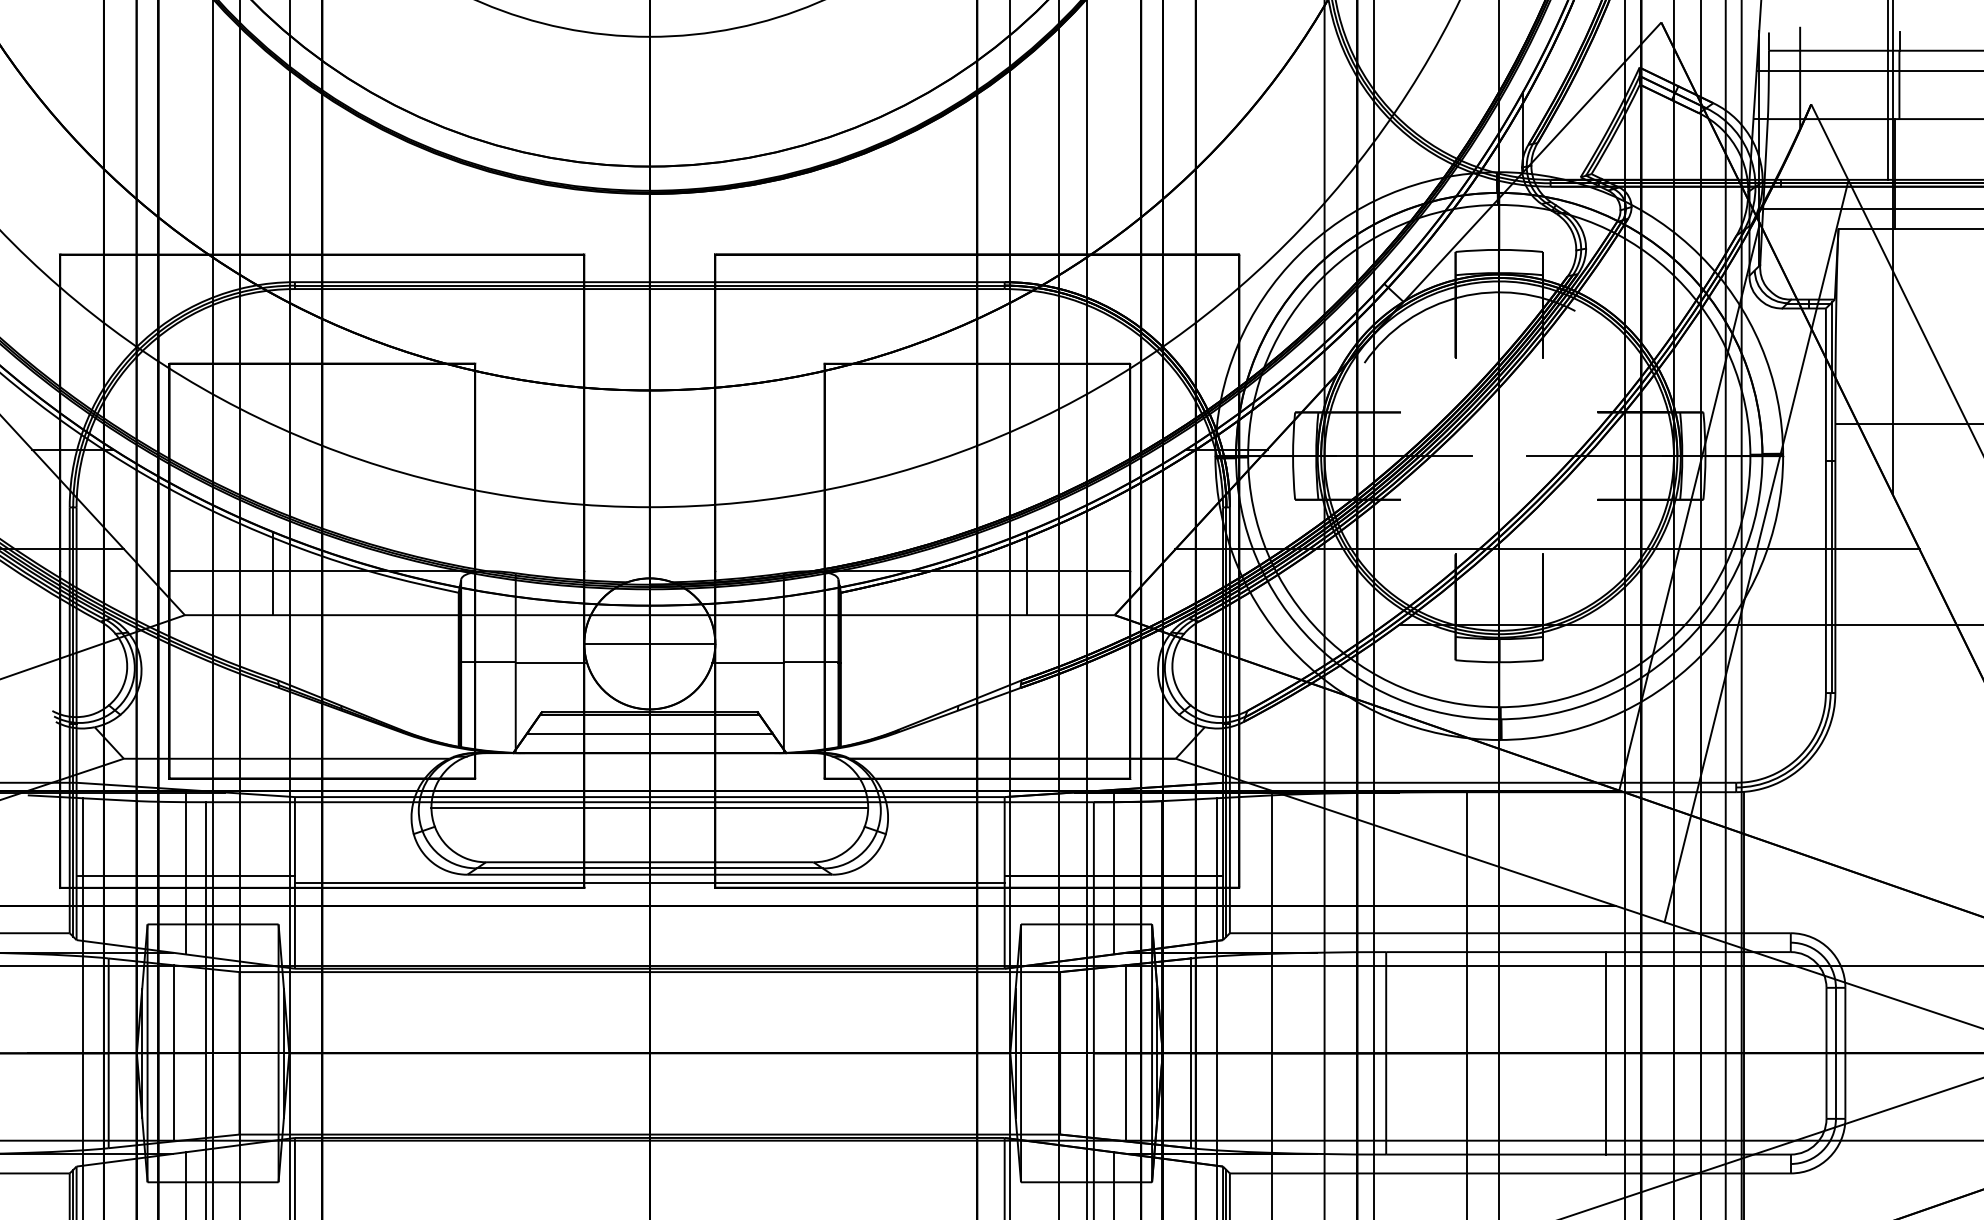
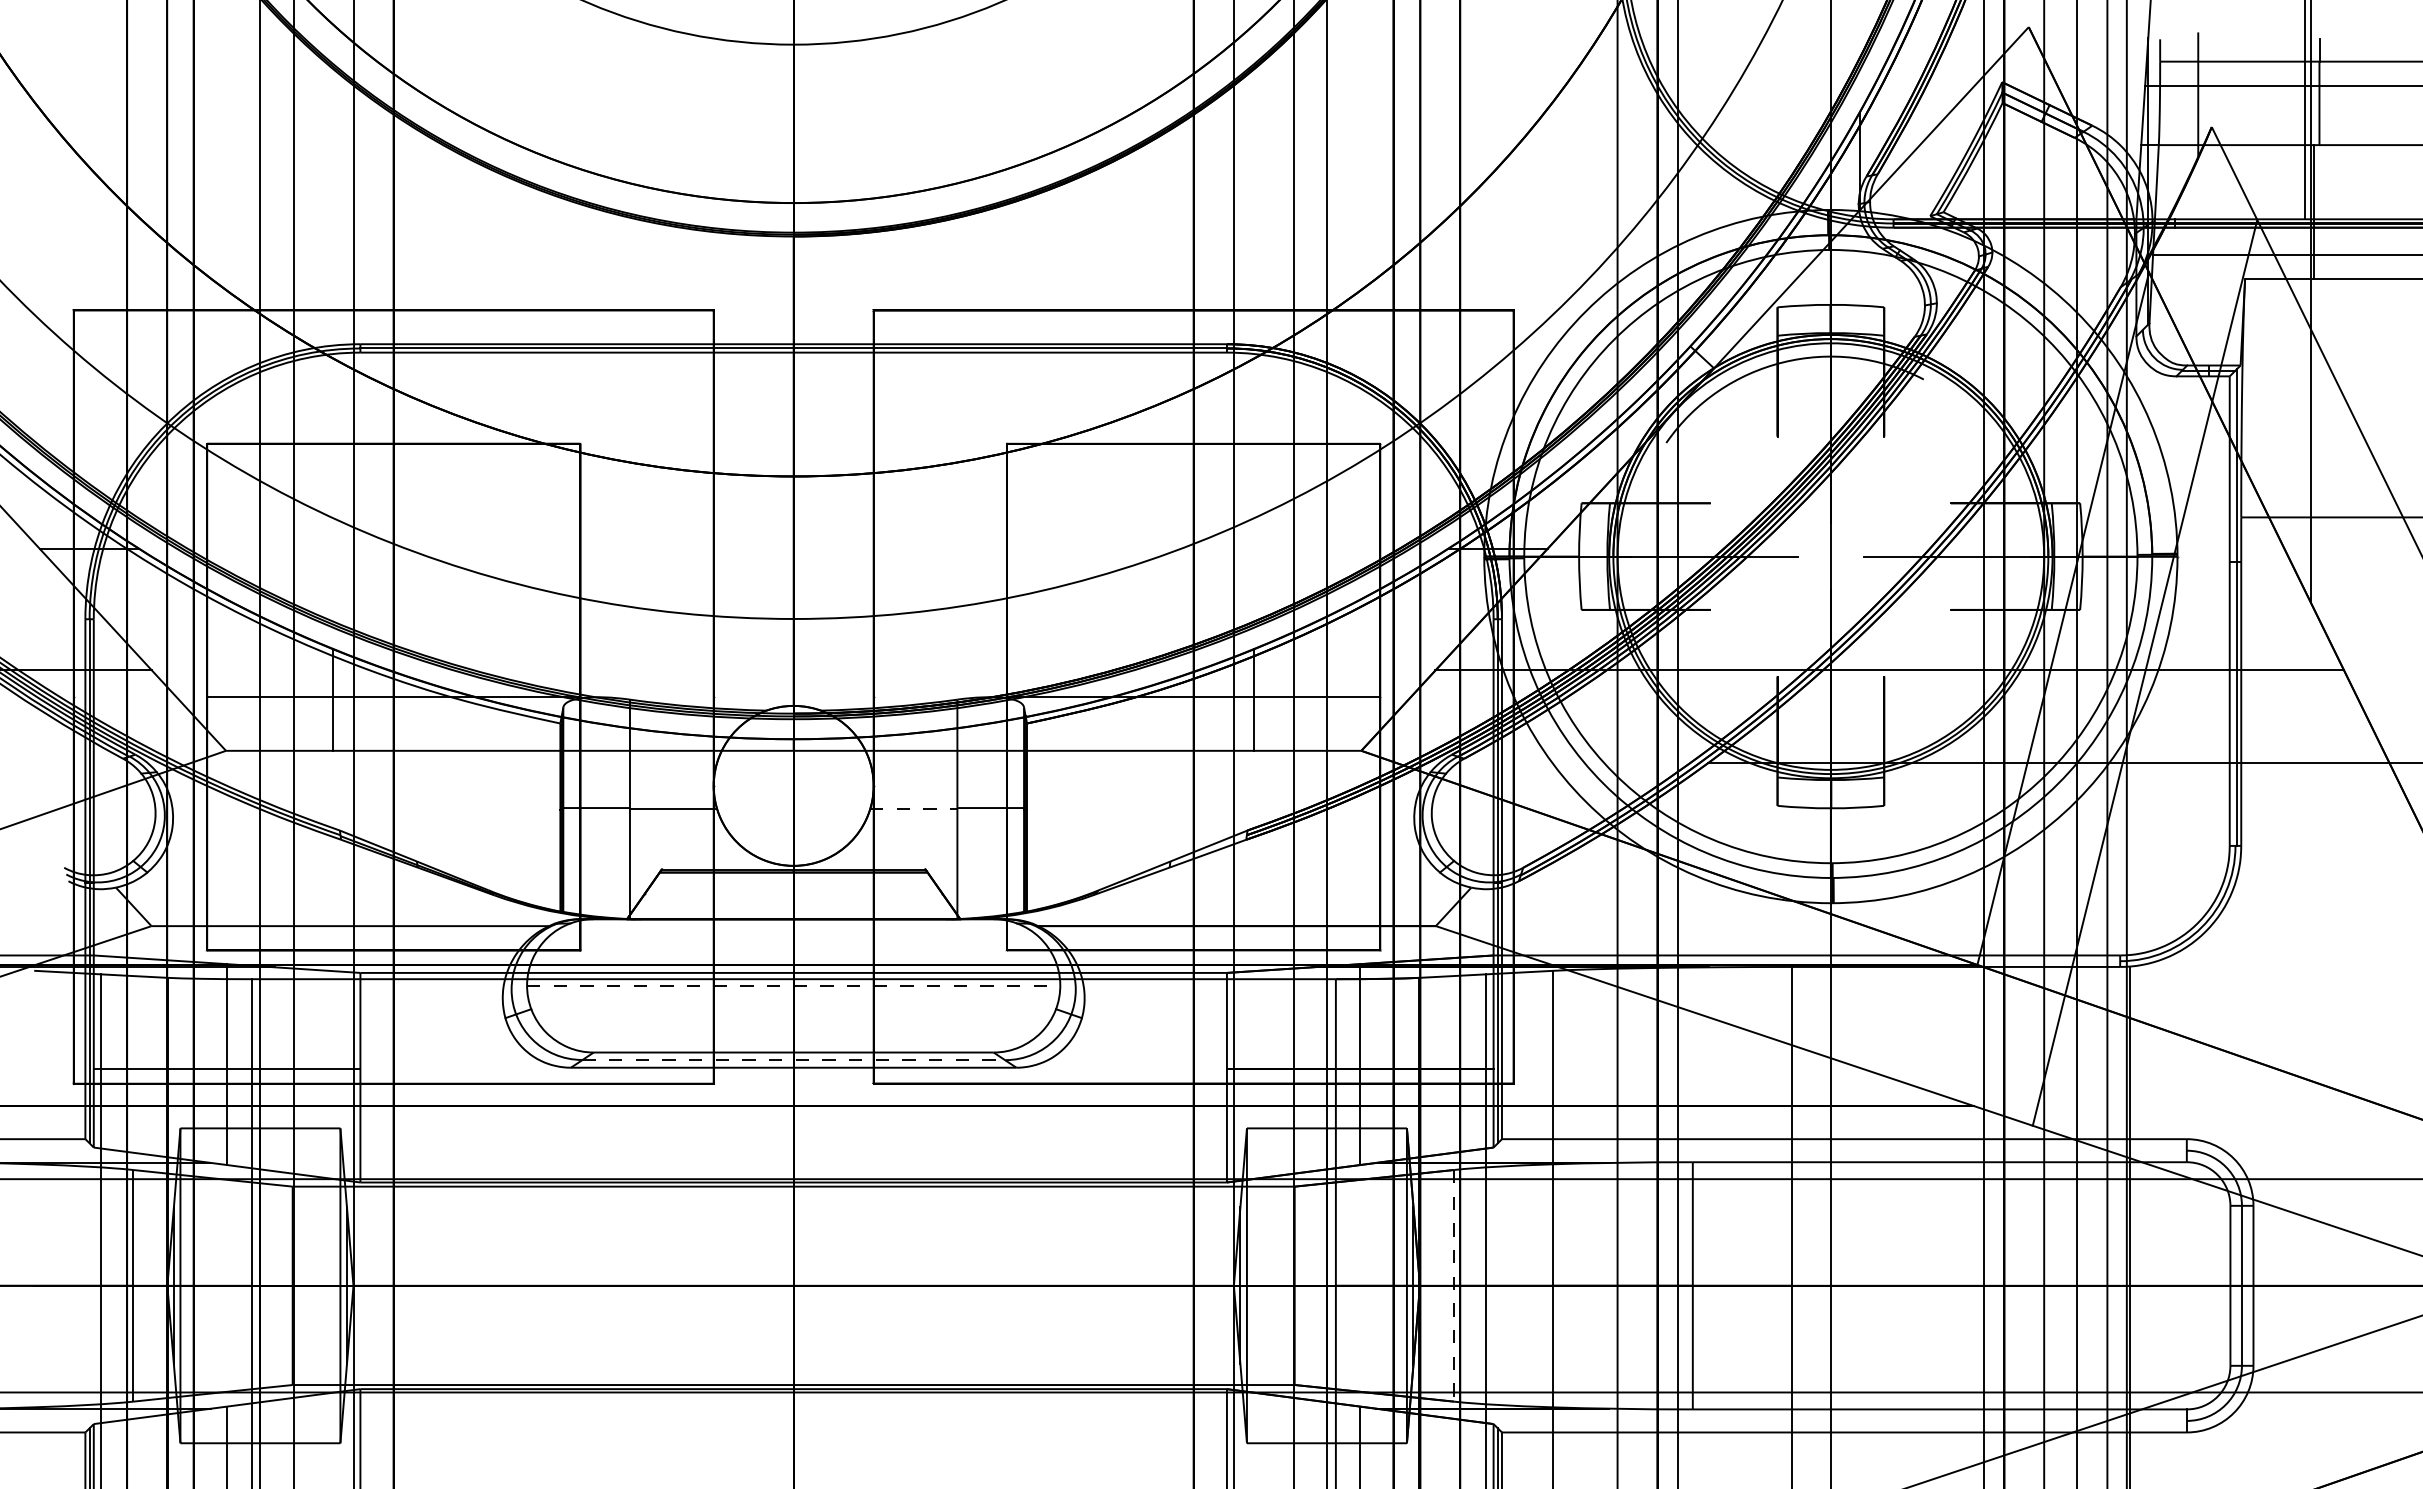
line: (649, 643) -> (793, 785), removed
line: (747, 663) -> (913, 809), solid -> dashed
line: (649, 733) -> (793, 895), removed
line: (649, 807) -> (793, 985), solid -> dashed
line: (650, 868) -> (794, 1060), solid -> dashed
line: (649, 882) -> (793, 1077), removed
line: (173, 1053) -> (212, 1285), removed
line: (1125, 1053) -> (1374, 1285), removed
line: (1191, 1053) -> (1454, 1285), solid -> dashed
line: (1606, 1053) -> (1961, 1285), removed

